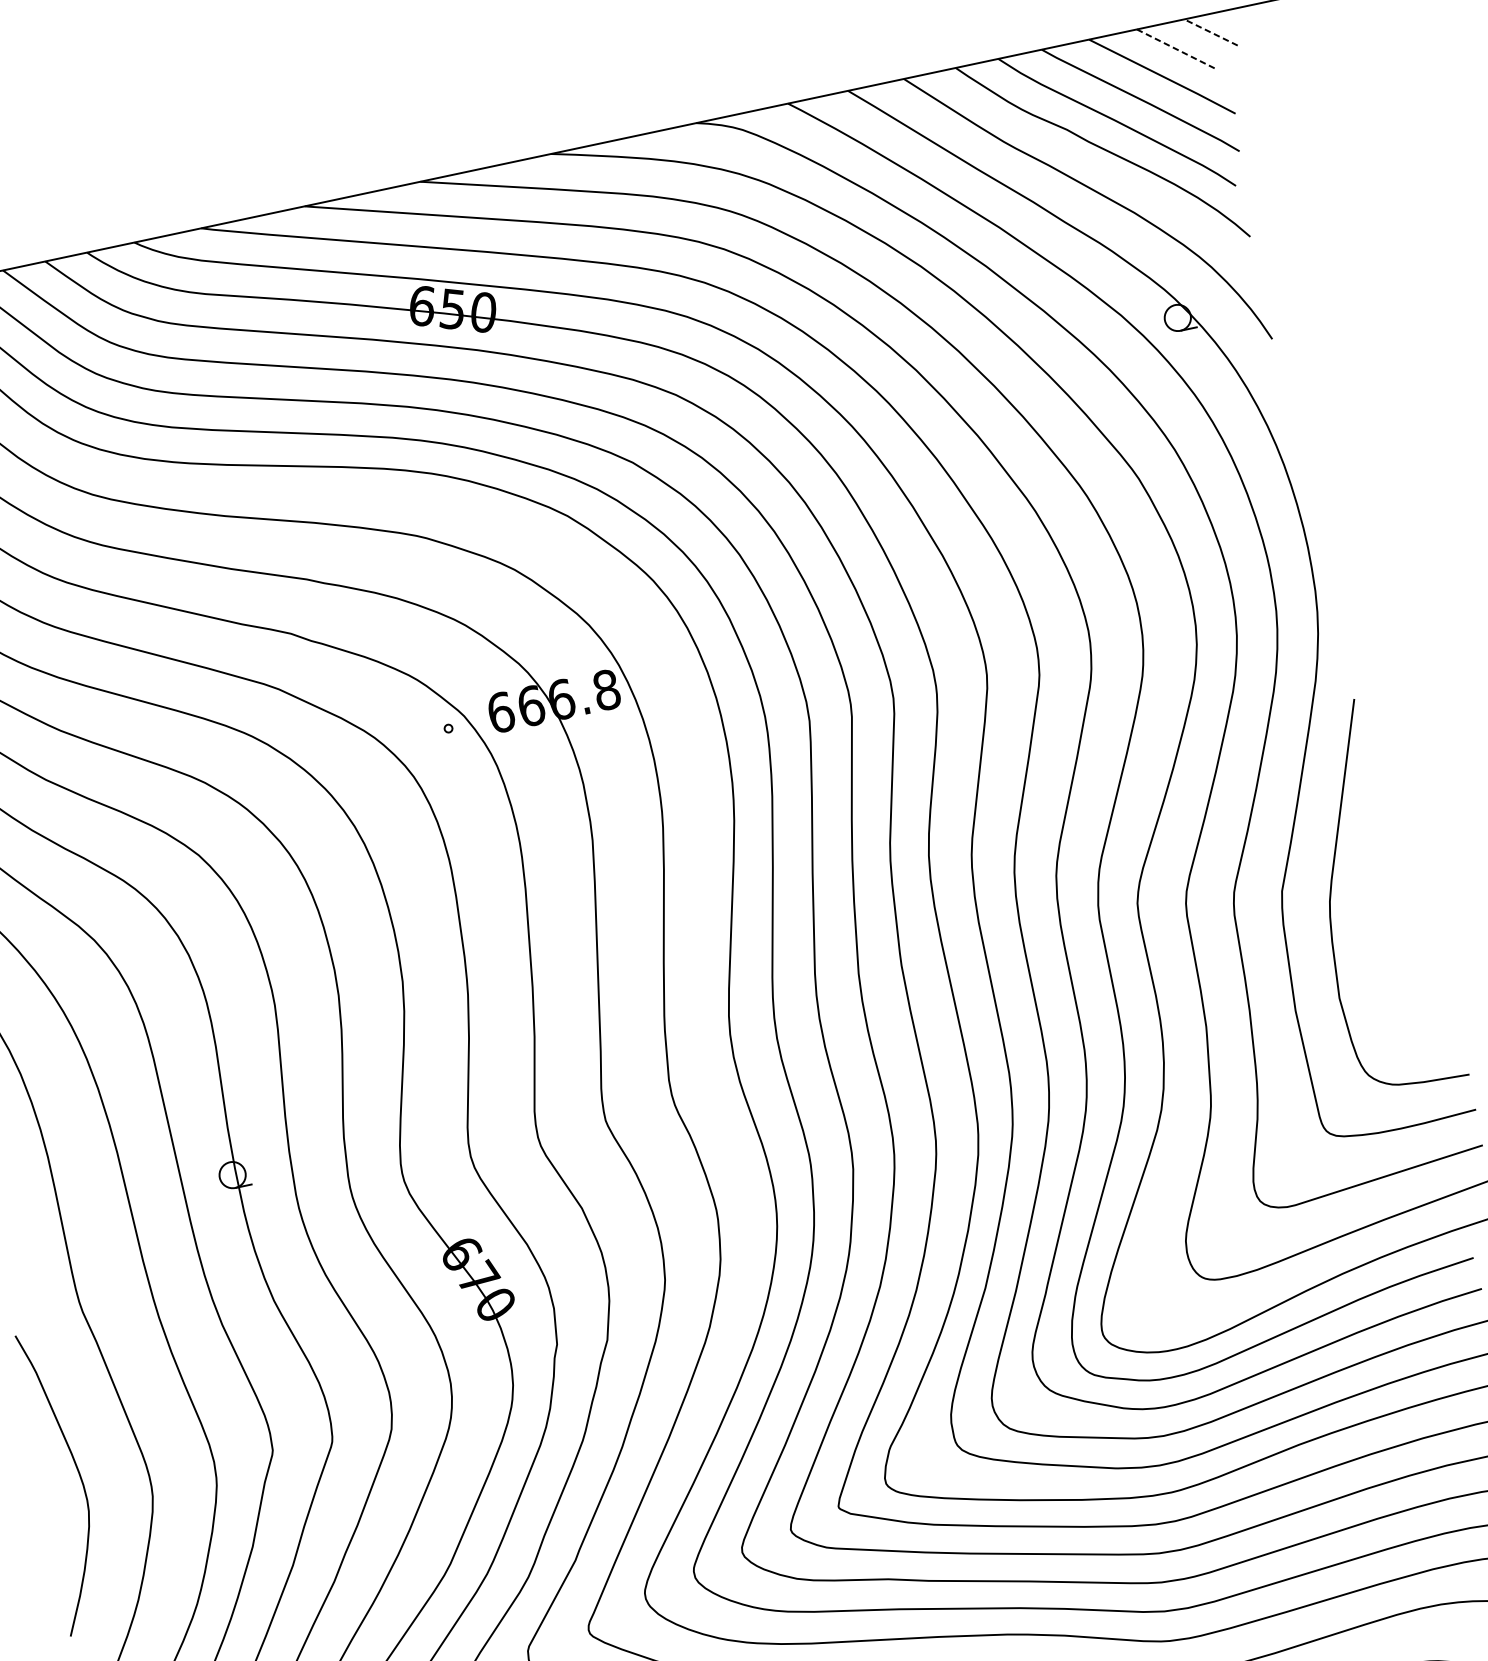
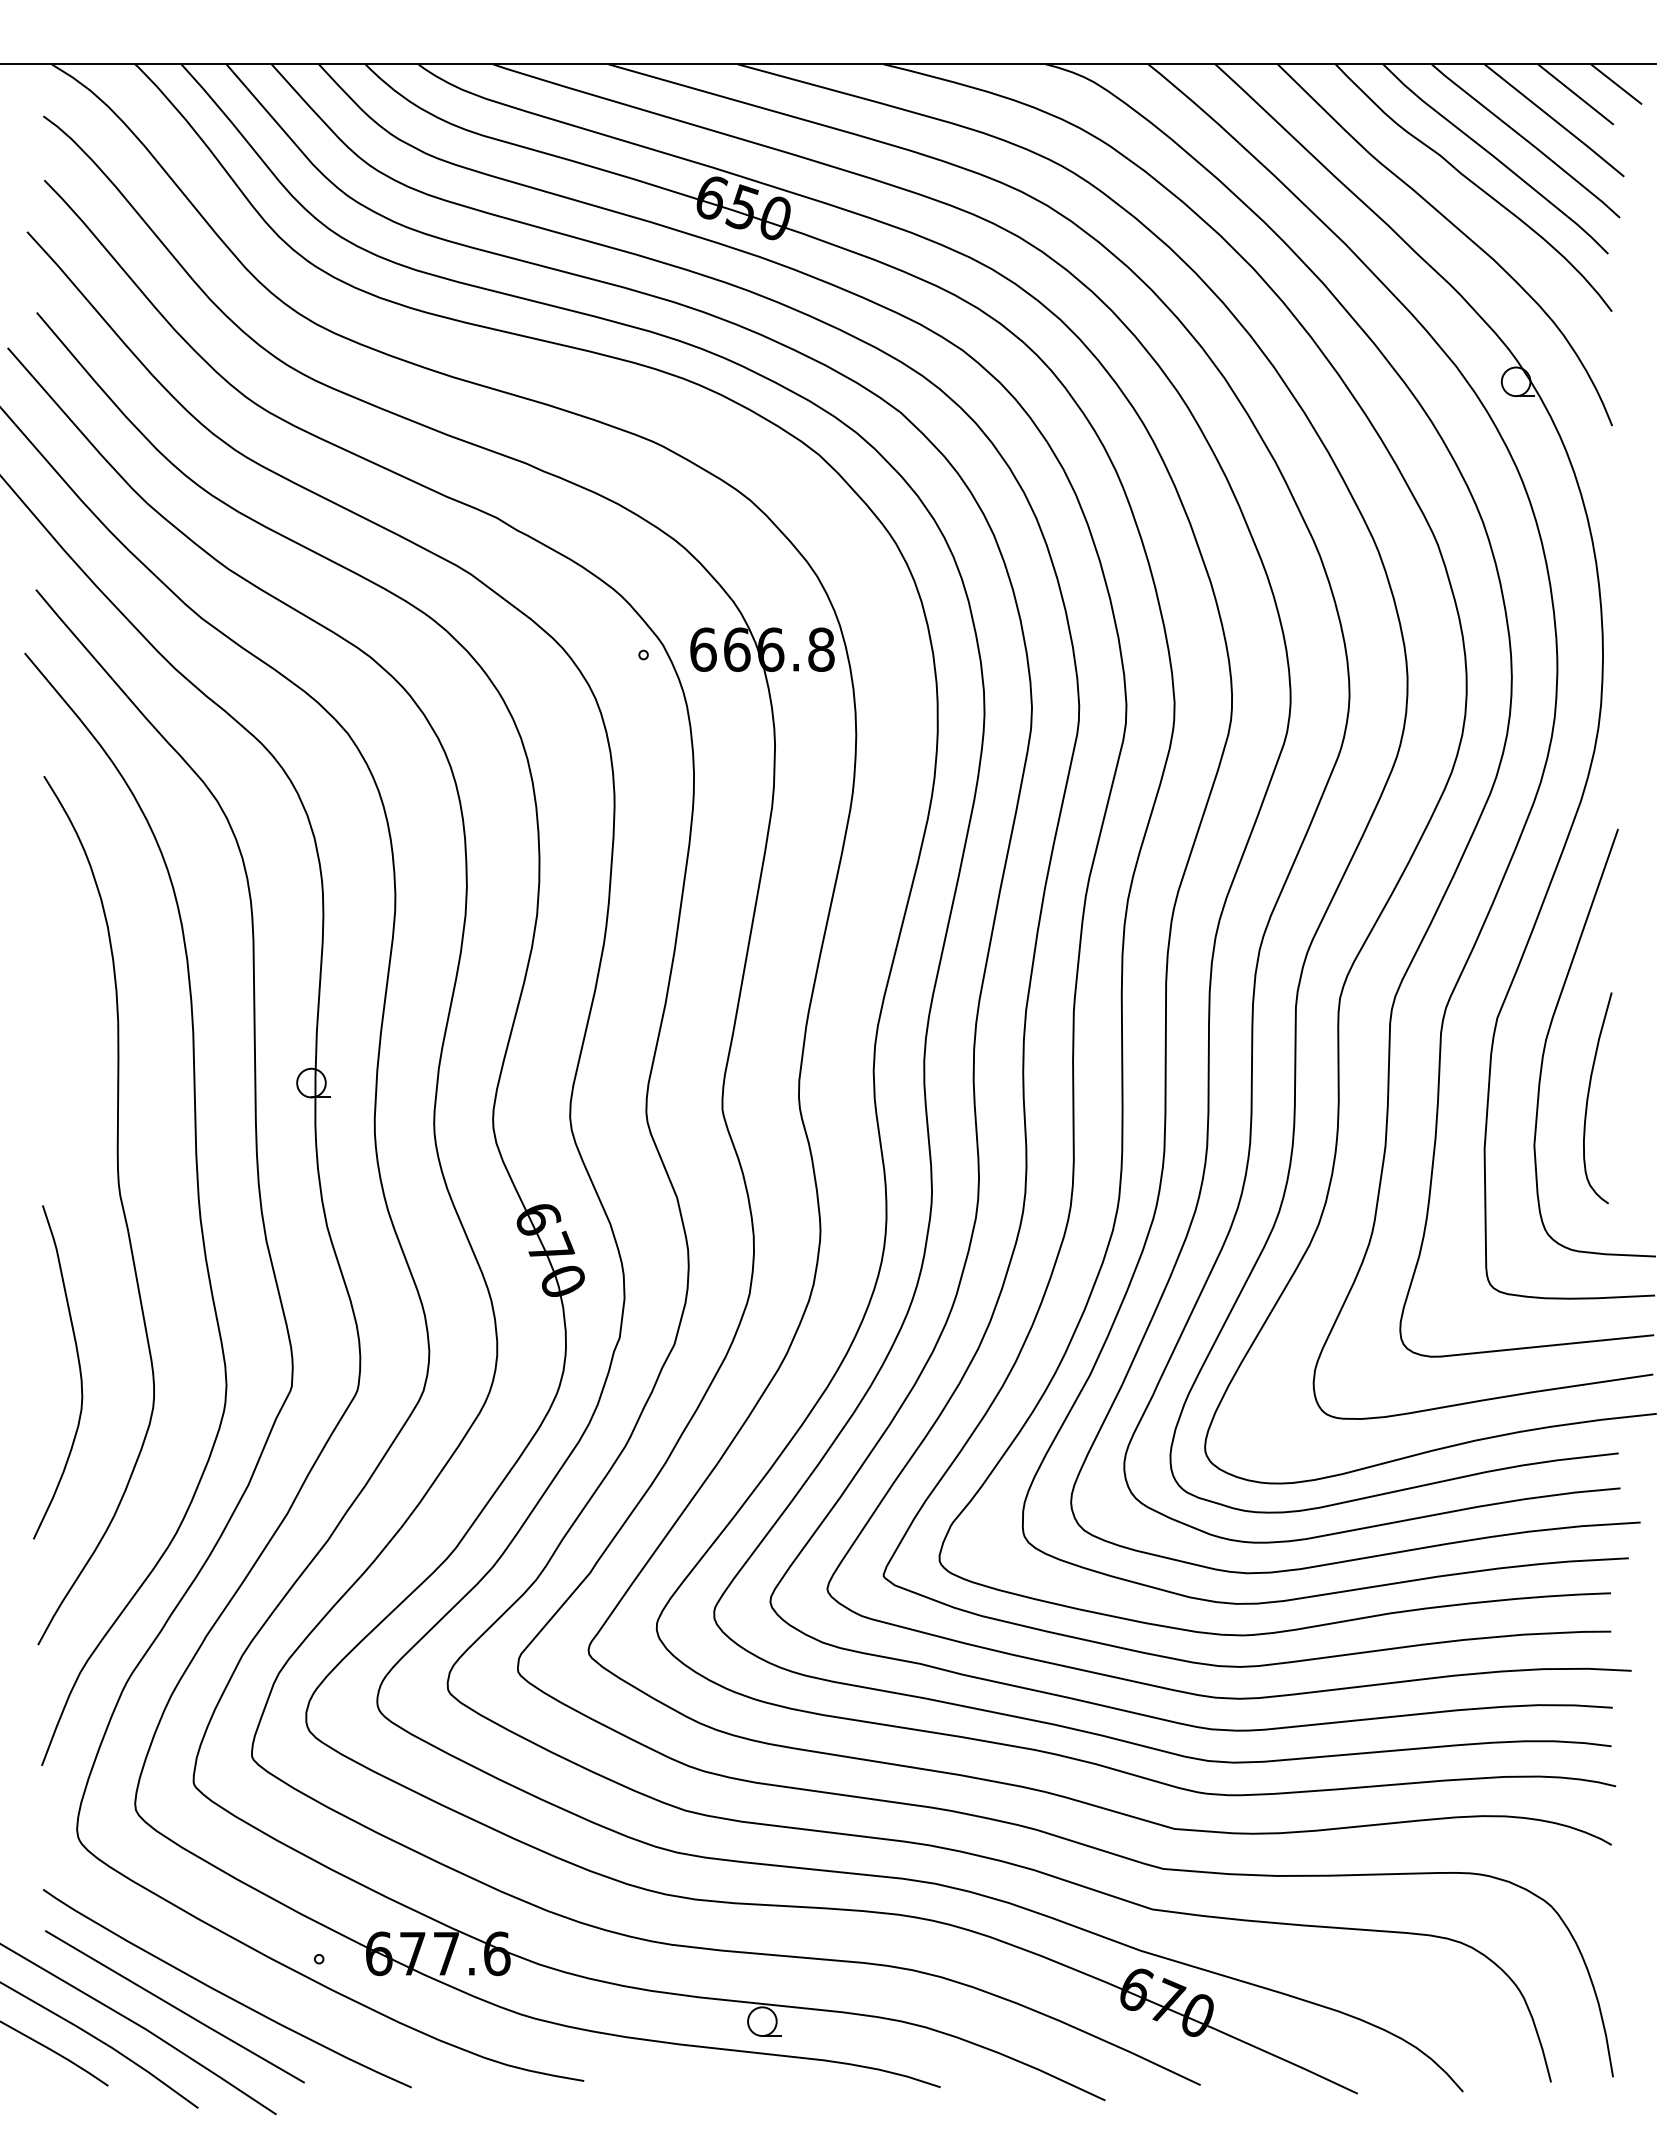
line: (1211, 32) -> (1616, 84), dashed -> solid
line: (1176, 49) -> (1575, 94), dashed -> solid
curve: (1379, 942) -> (1589, 1094), added

